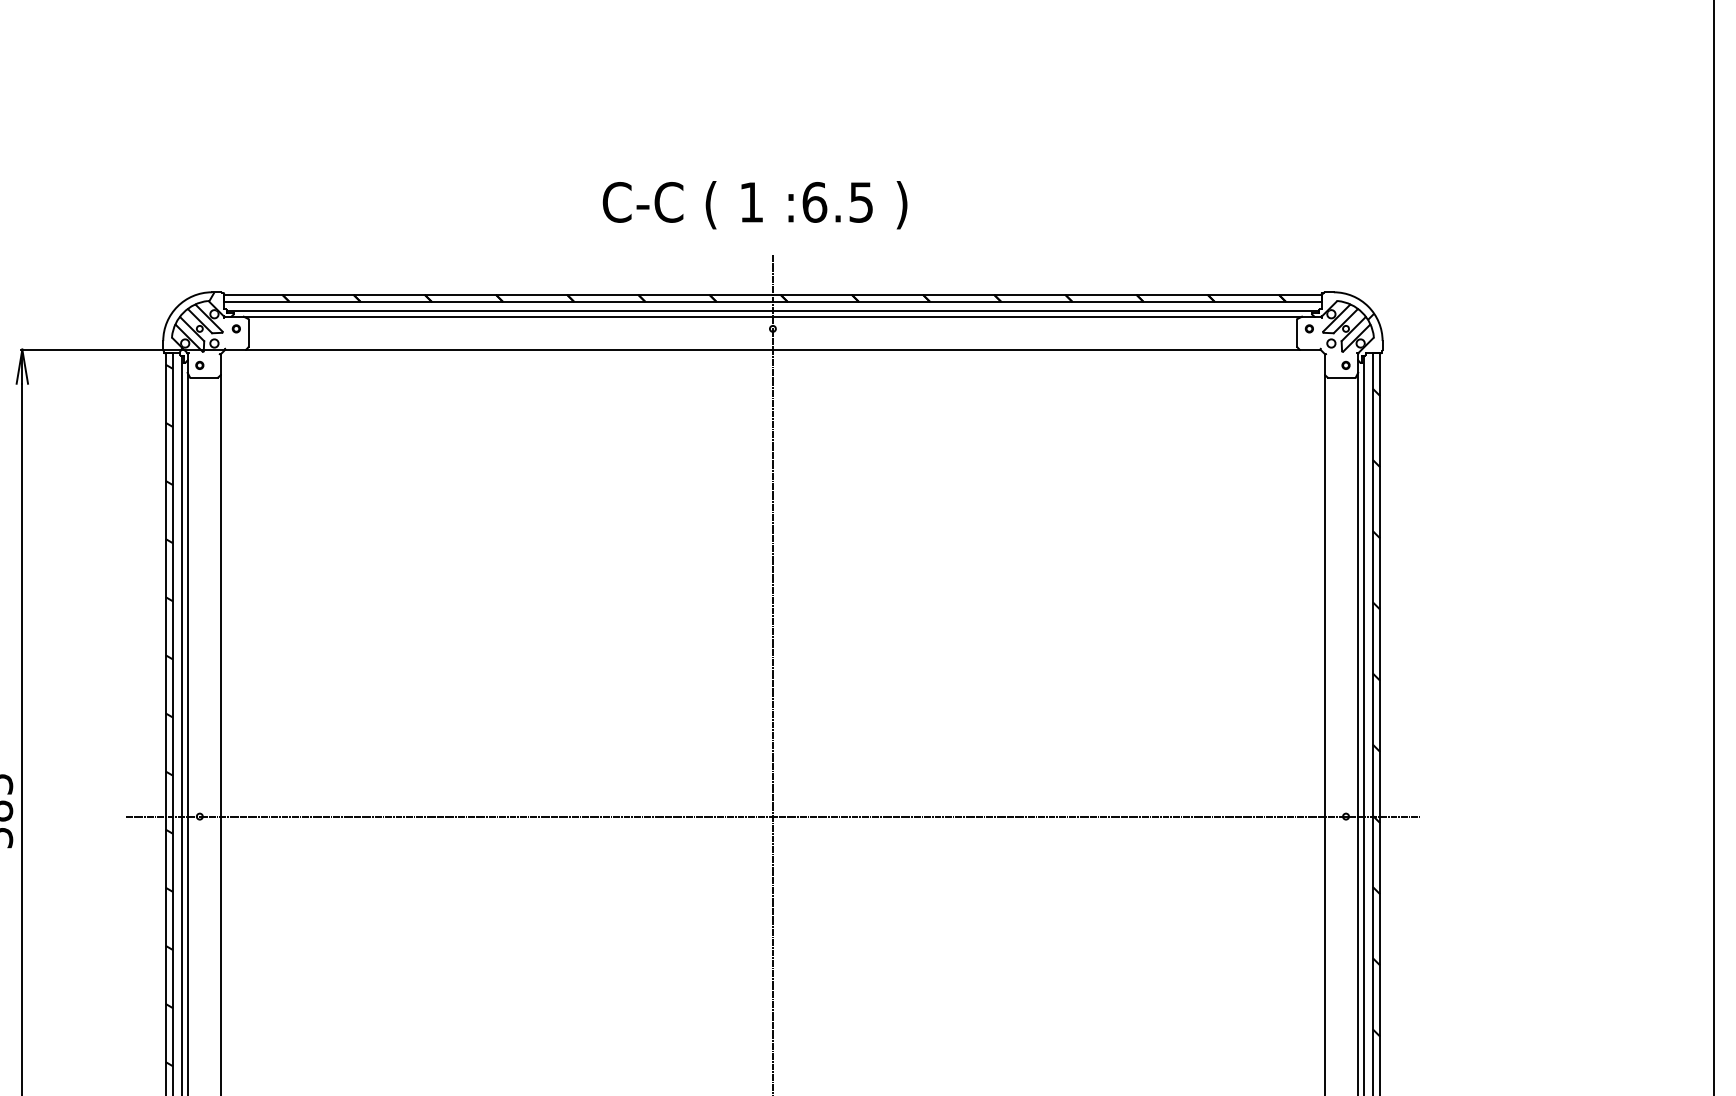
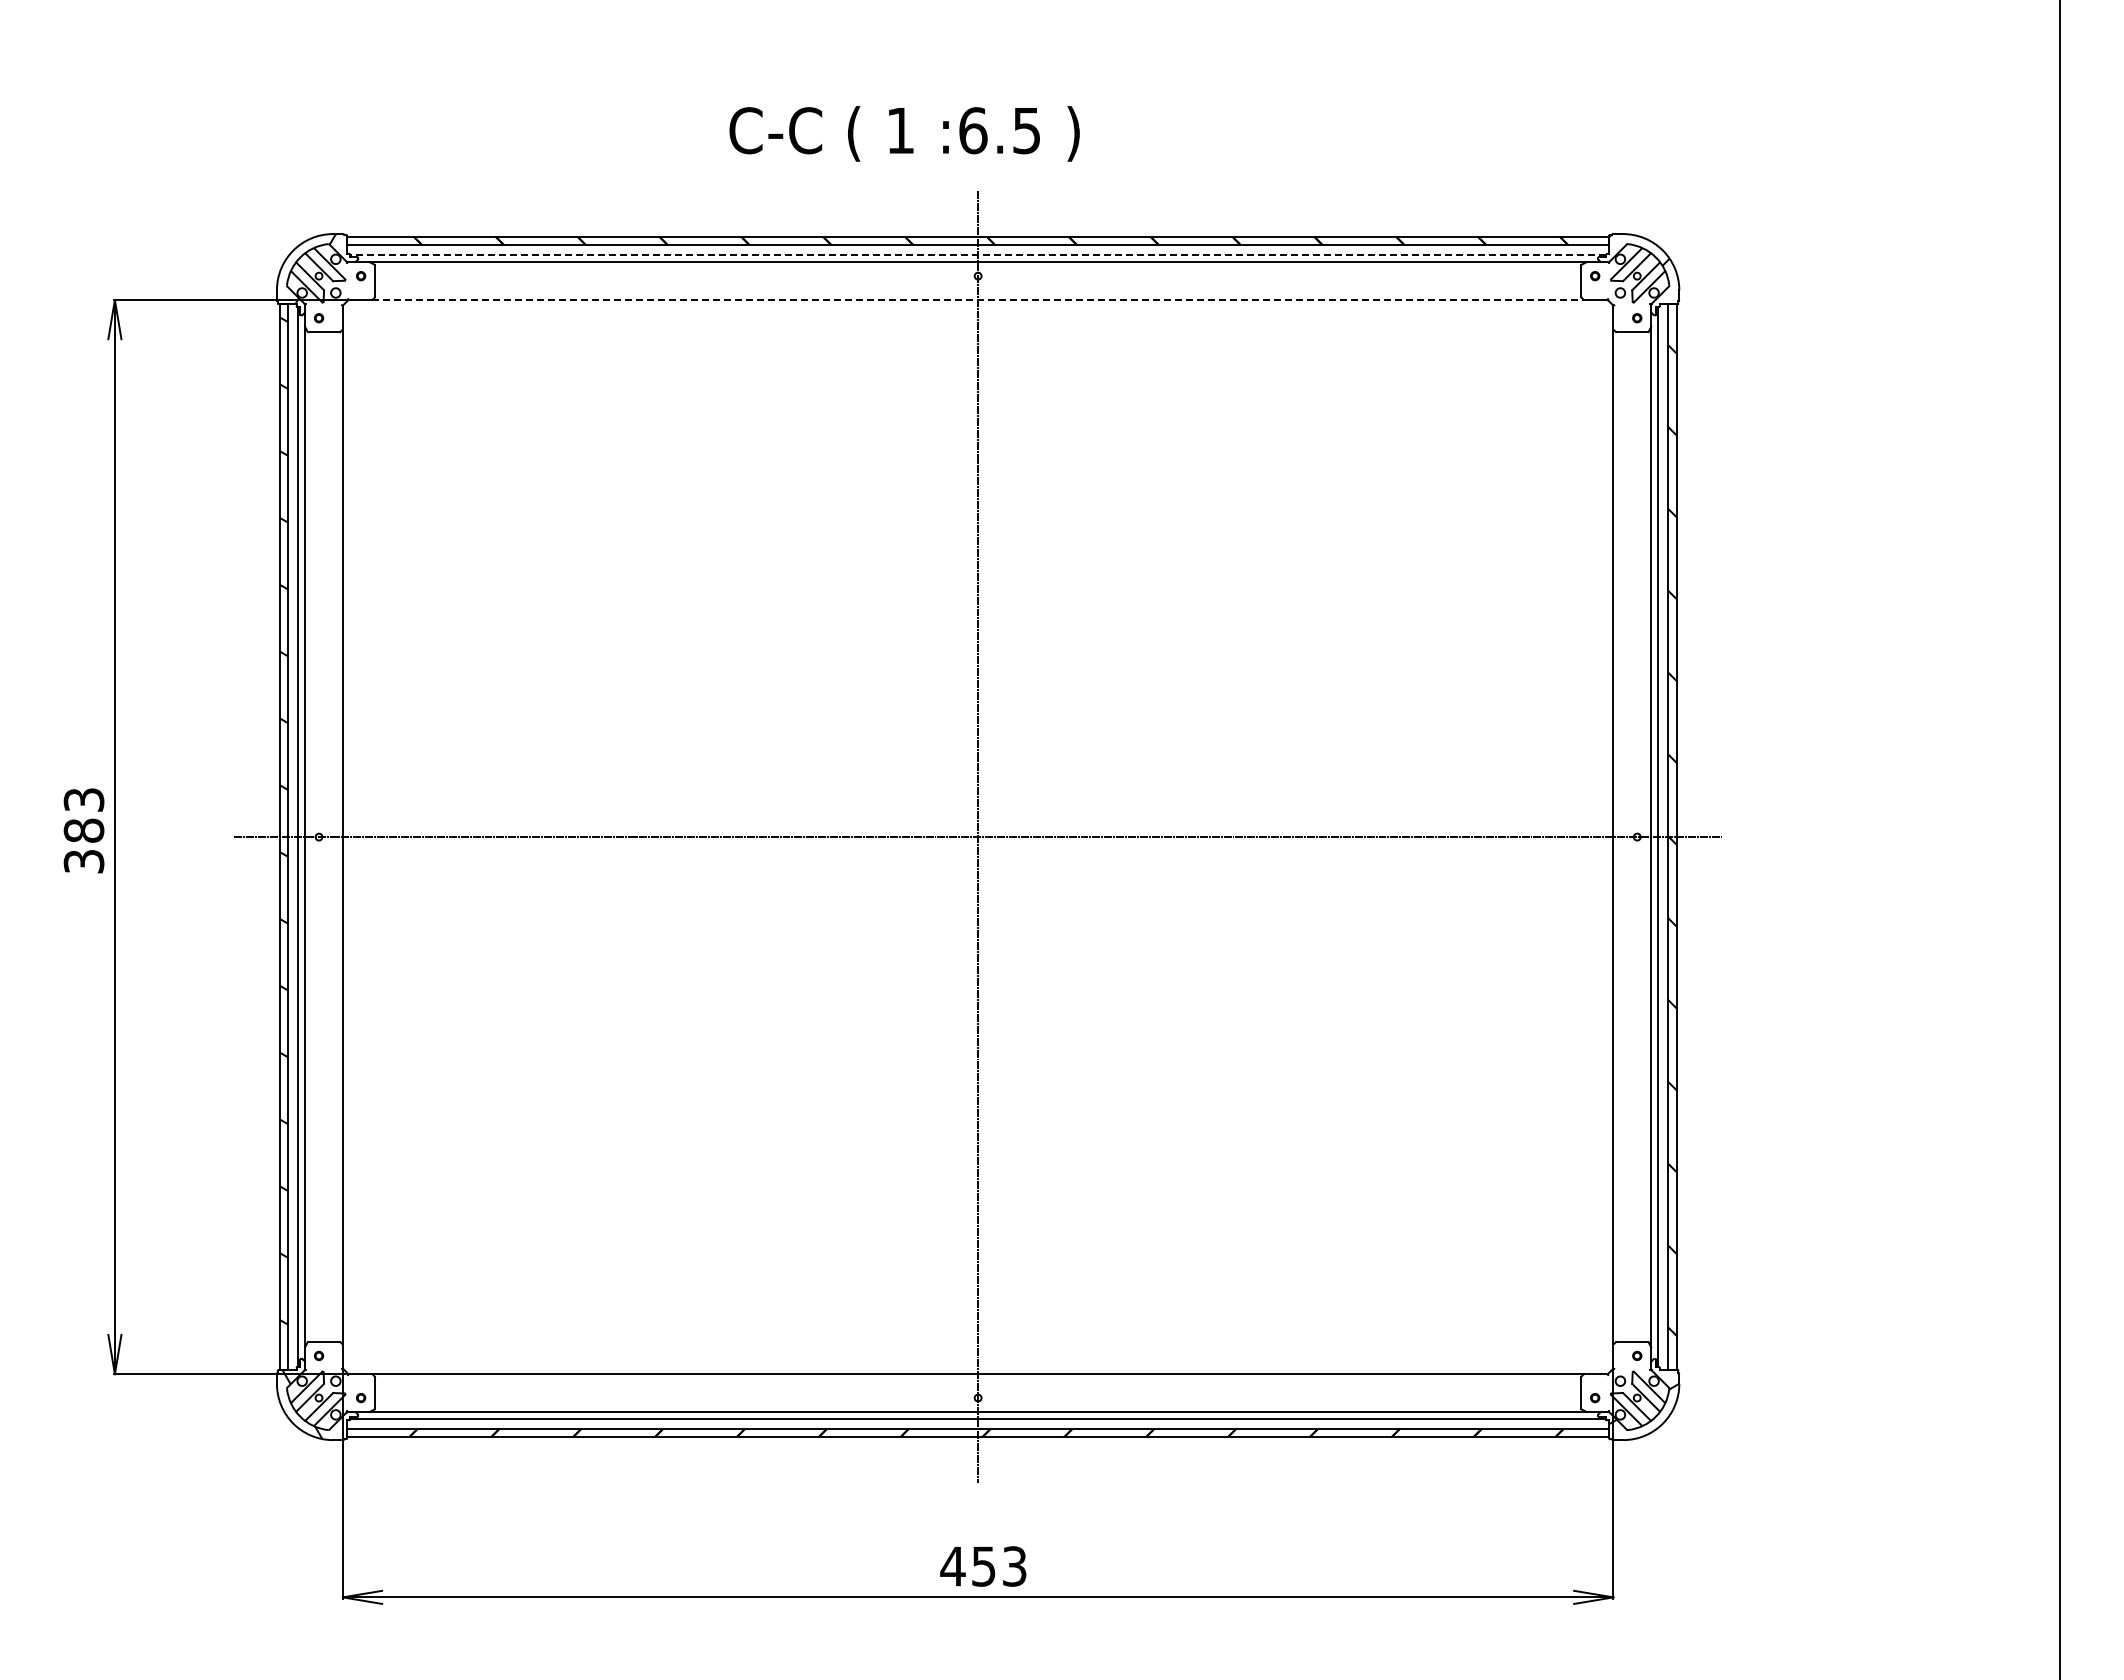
text: (754, 204) -> (904, 133), moved
line: (772, 310) -> (977, 255), solid -> dashed
line: (773, 350) -> (978, 300), solid -> dashed

